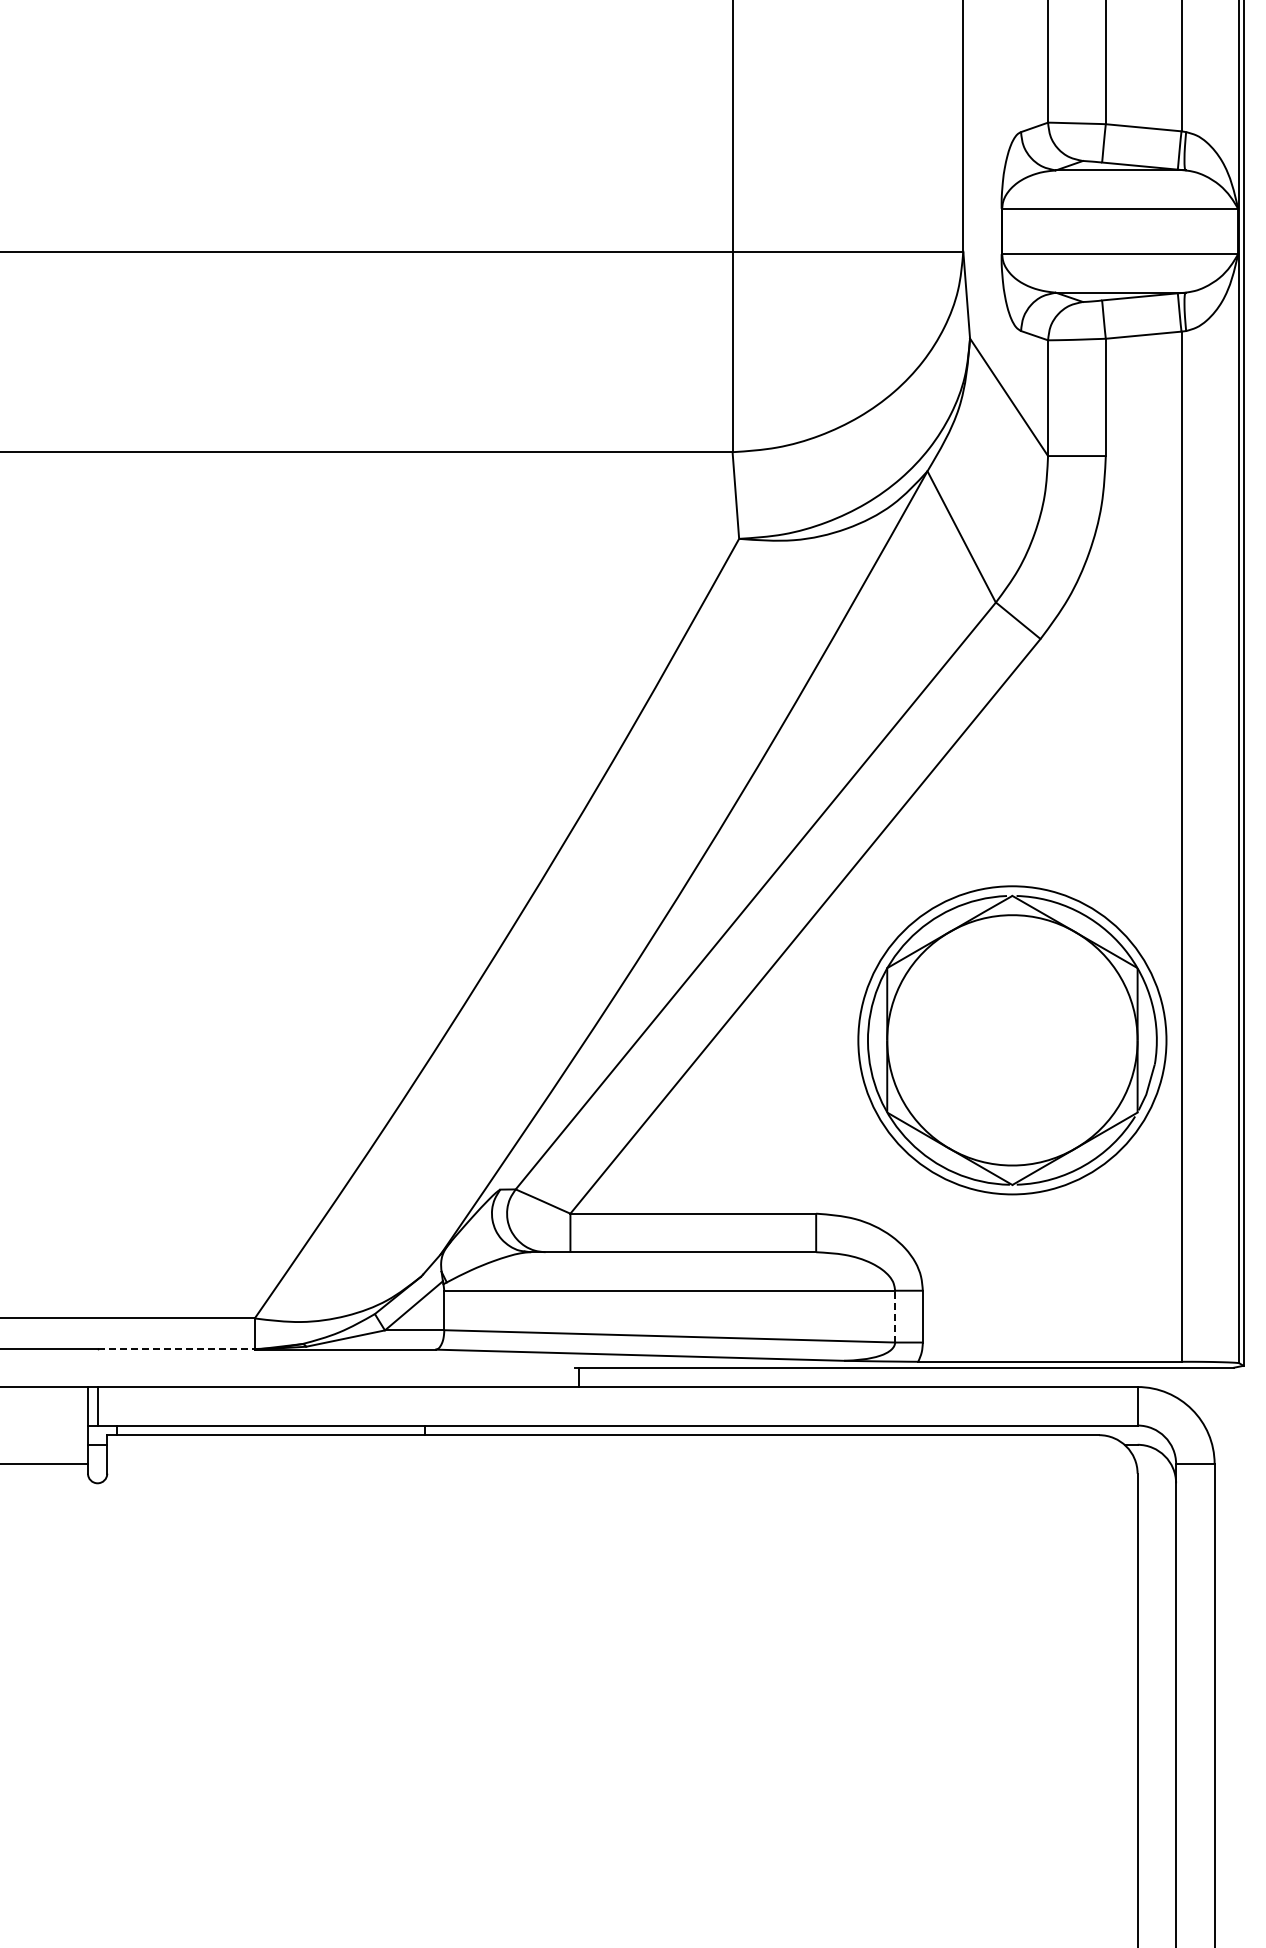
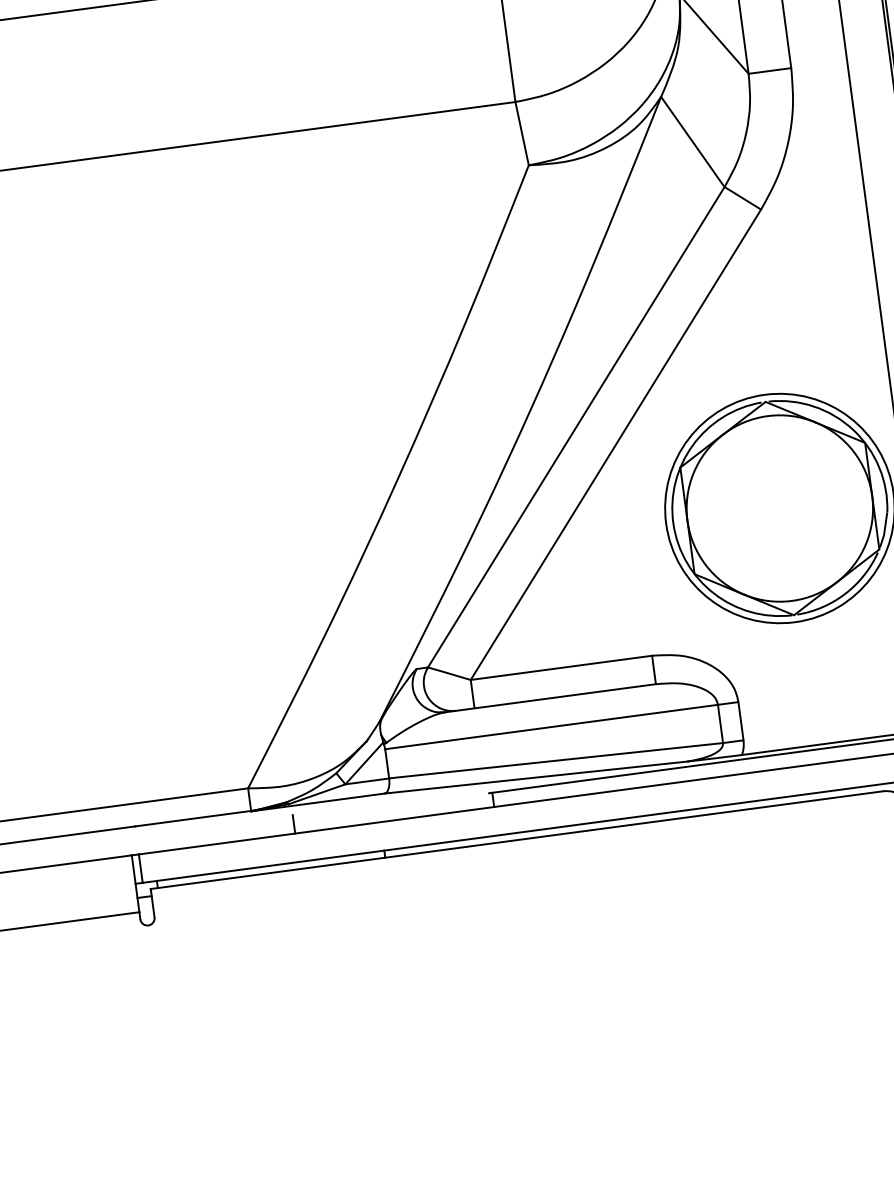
line: (895, 1316) -> (720, 723), dashed -> solid
line: (176, 1349) -> (193, 818), dashed -> solid
line: (309, 1374) -> (294, 824), added

